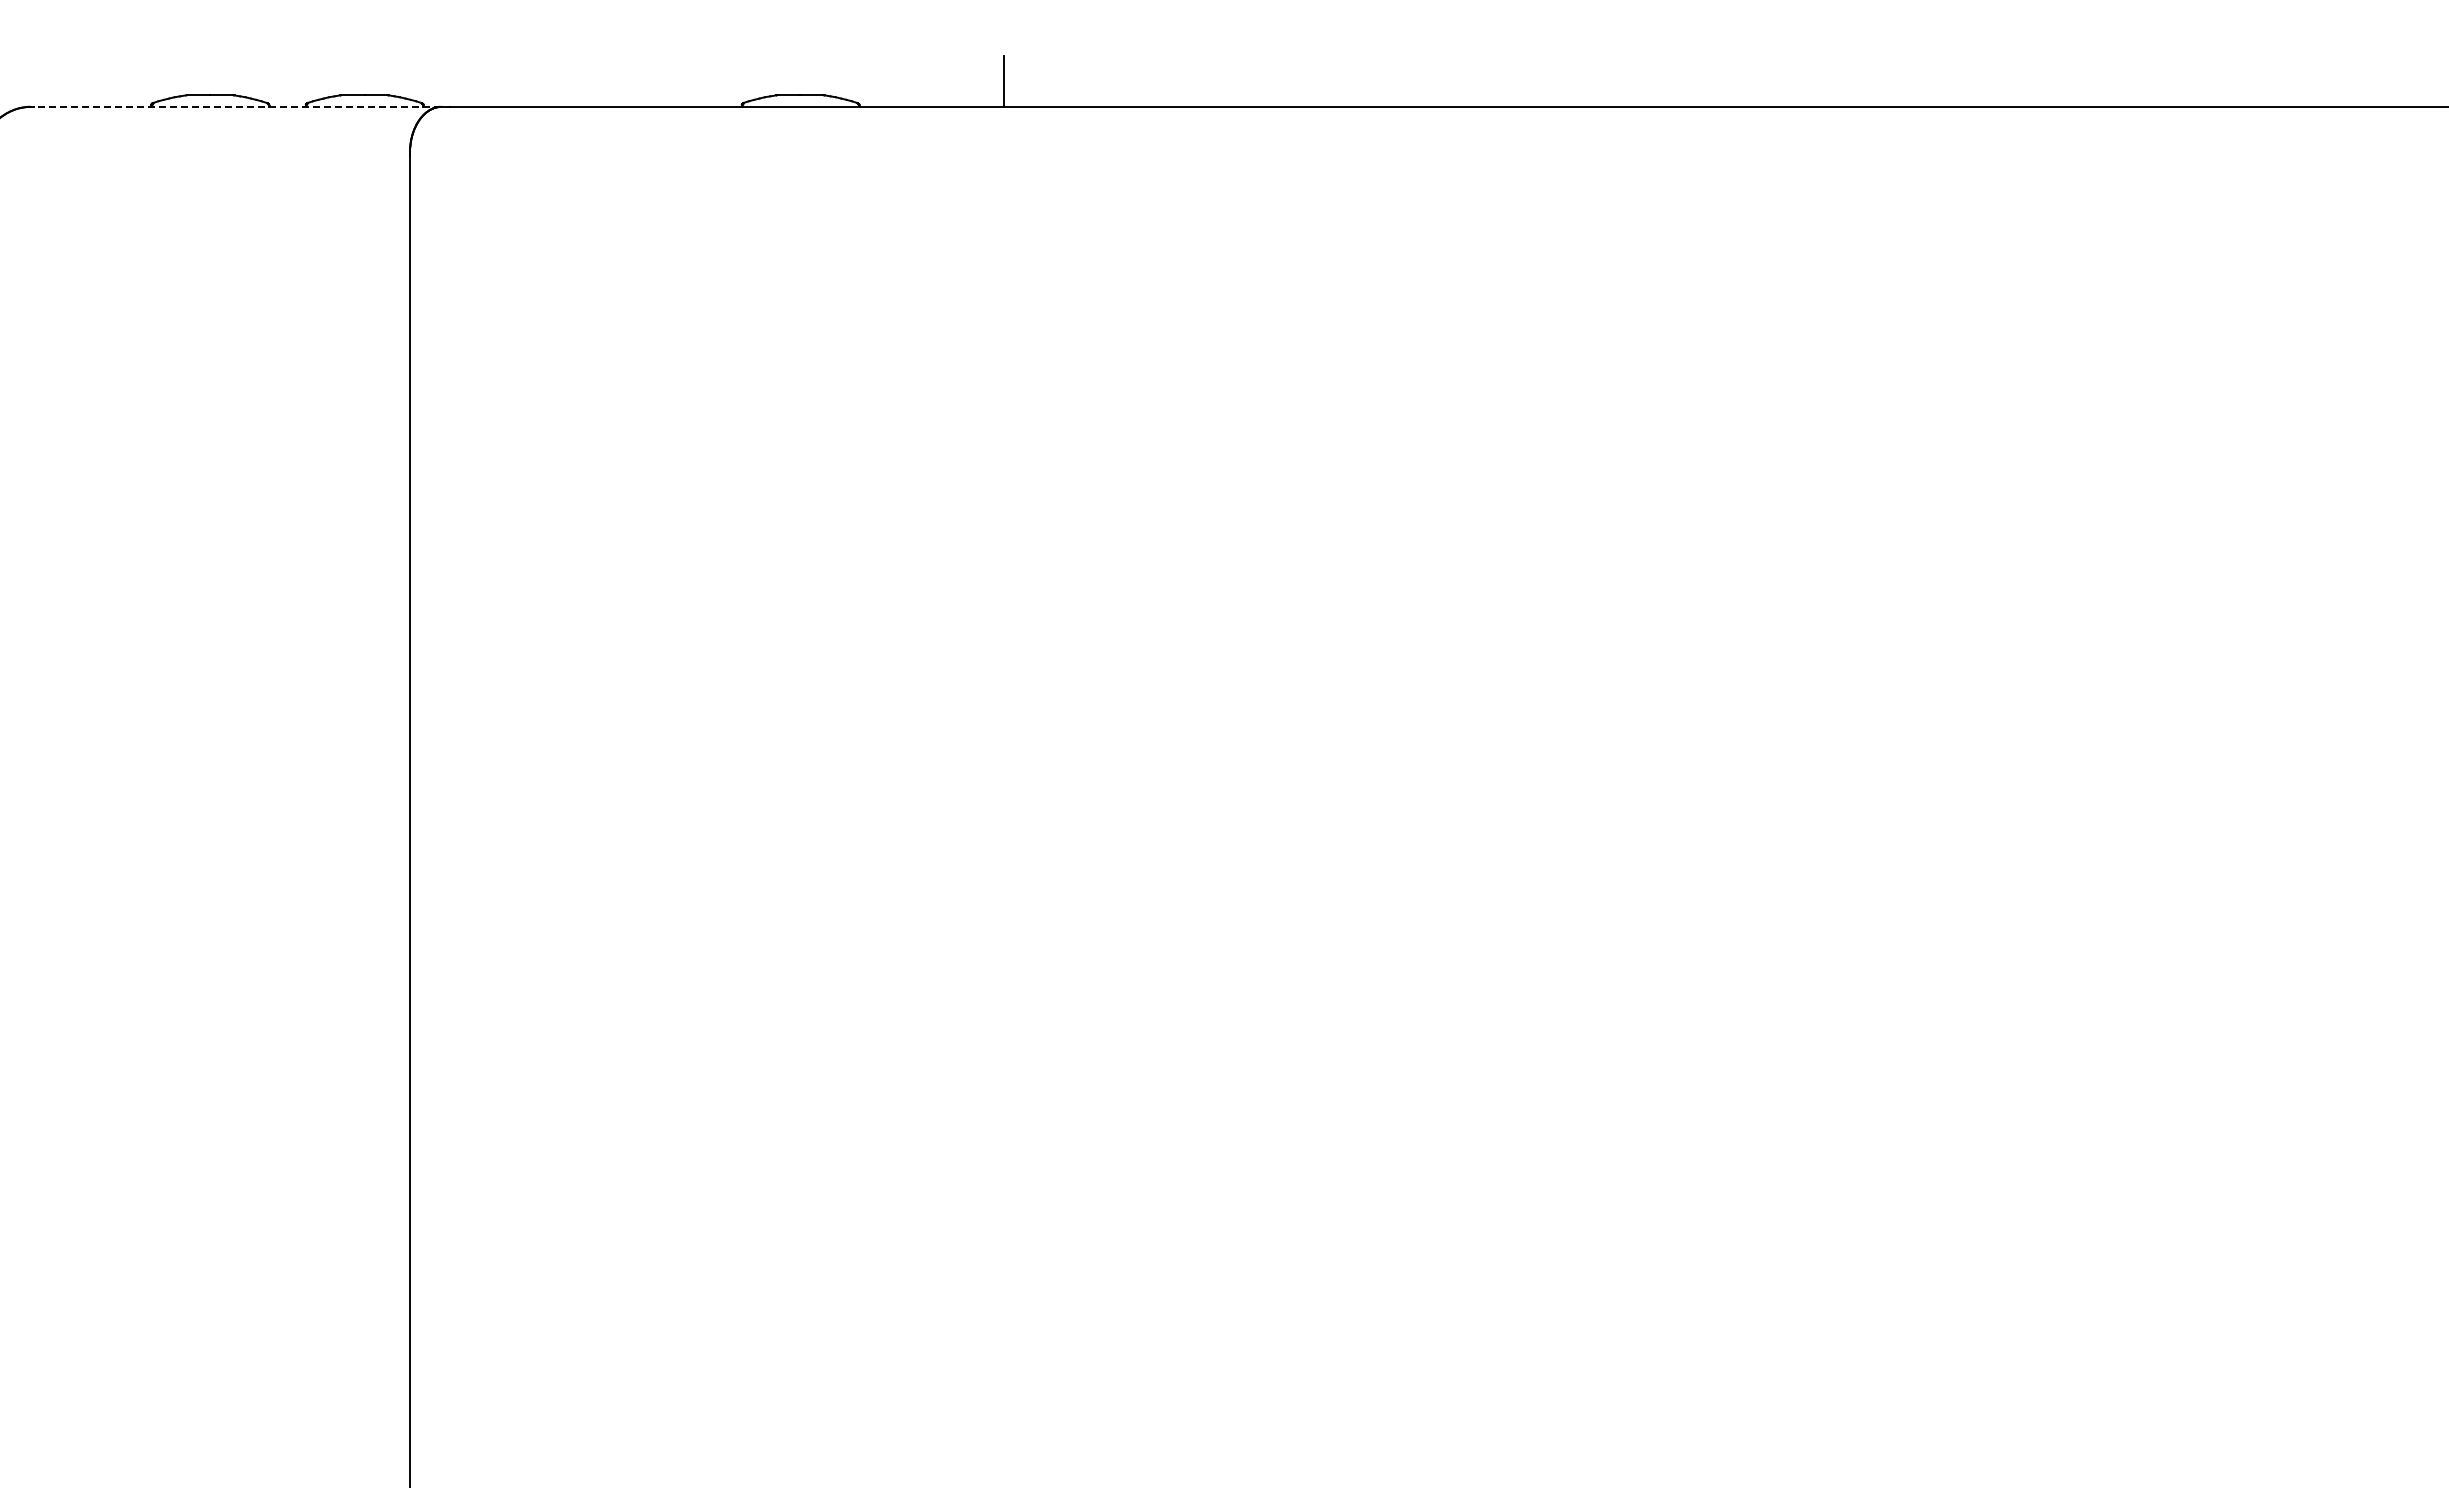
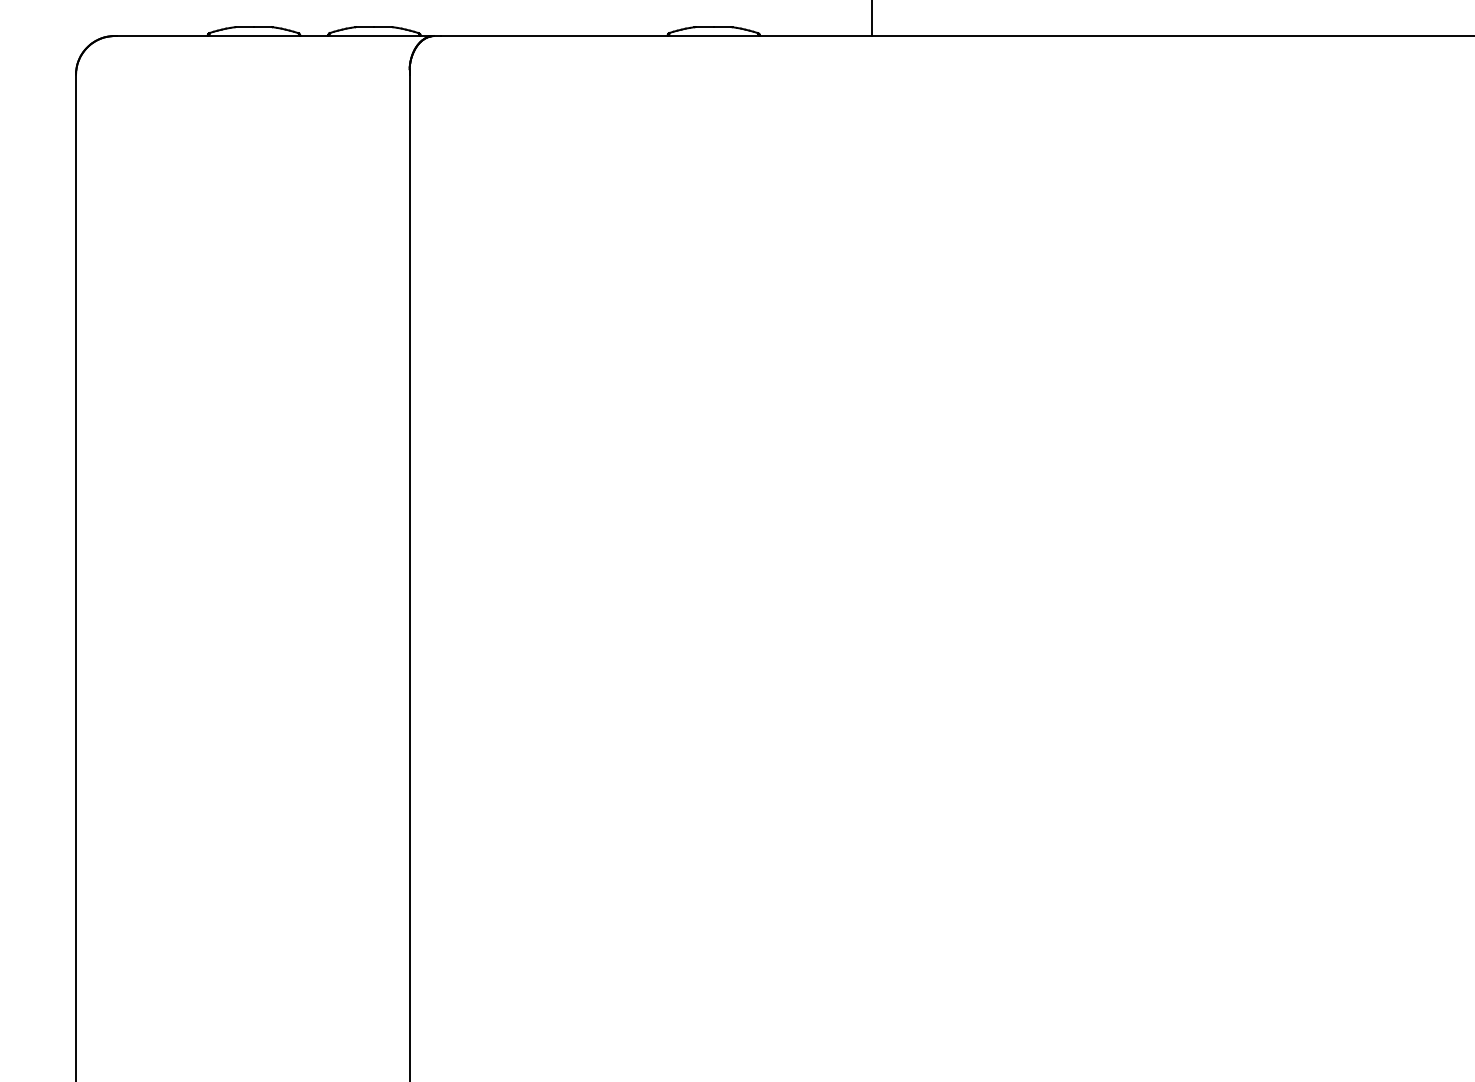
line: (237, 106) -> (275, 35), dashed -> solid

